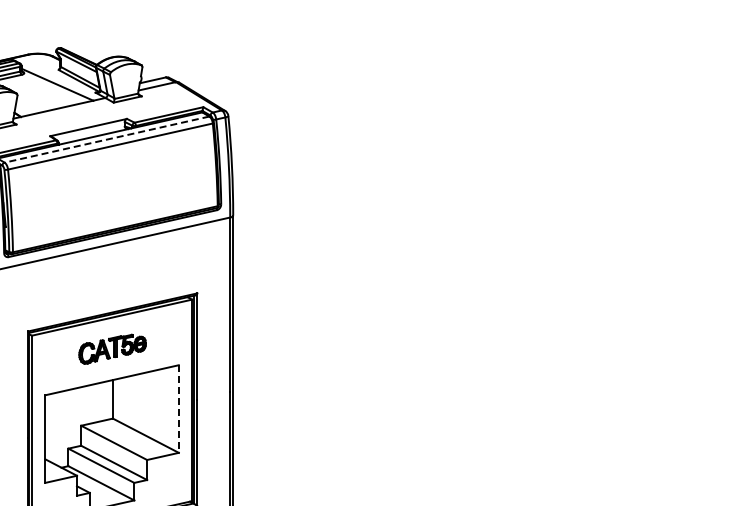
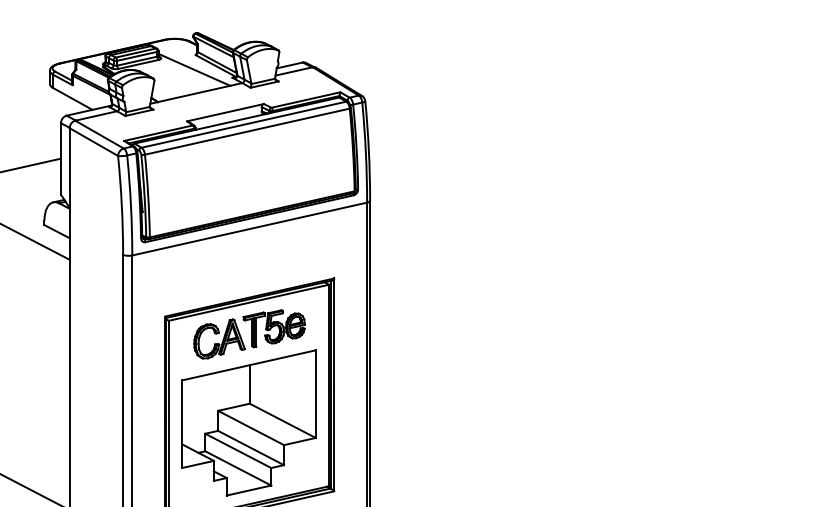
line: (106, 139) -> (243, 124), dashed -> solid
part: (112, 349) -> (249, 334), size x1.67
line: (178, 409) -> (315, 394), dashed -> solid

